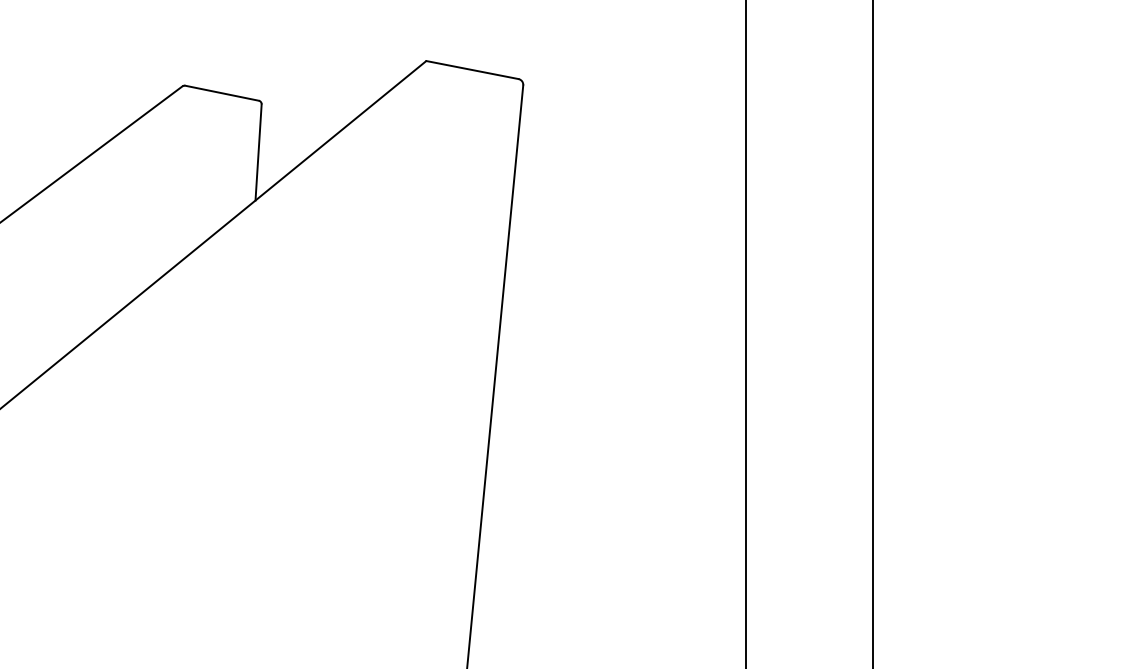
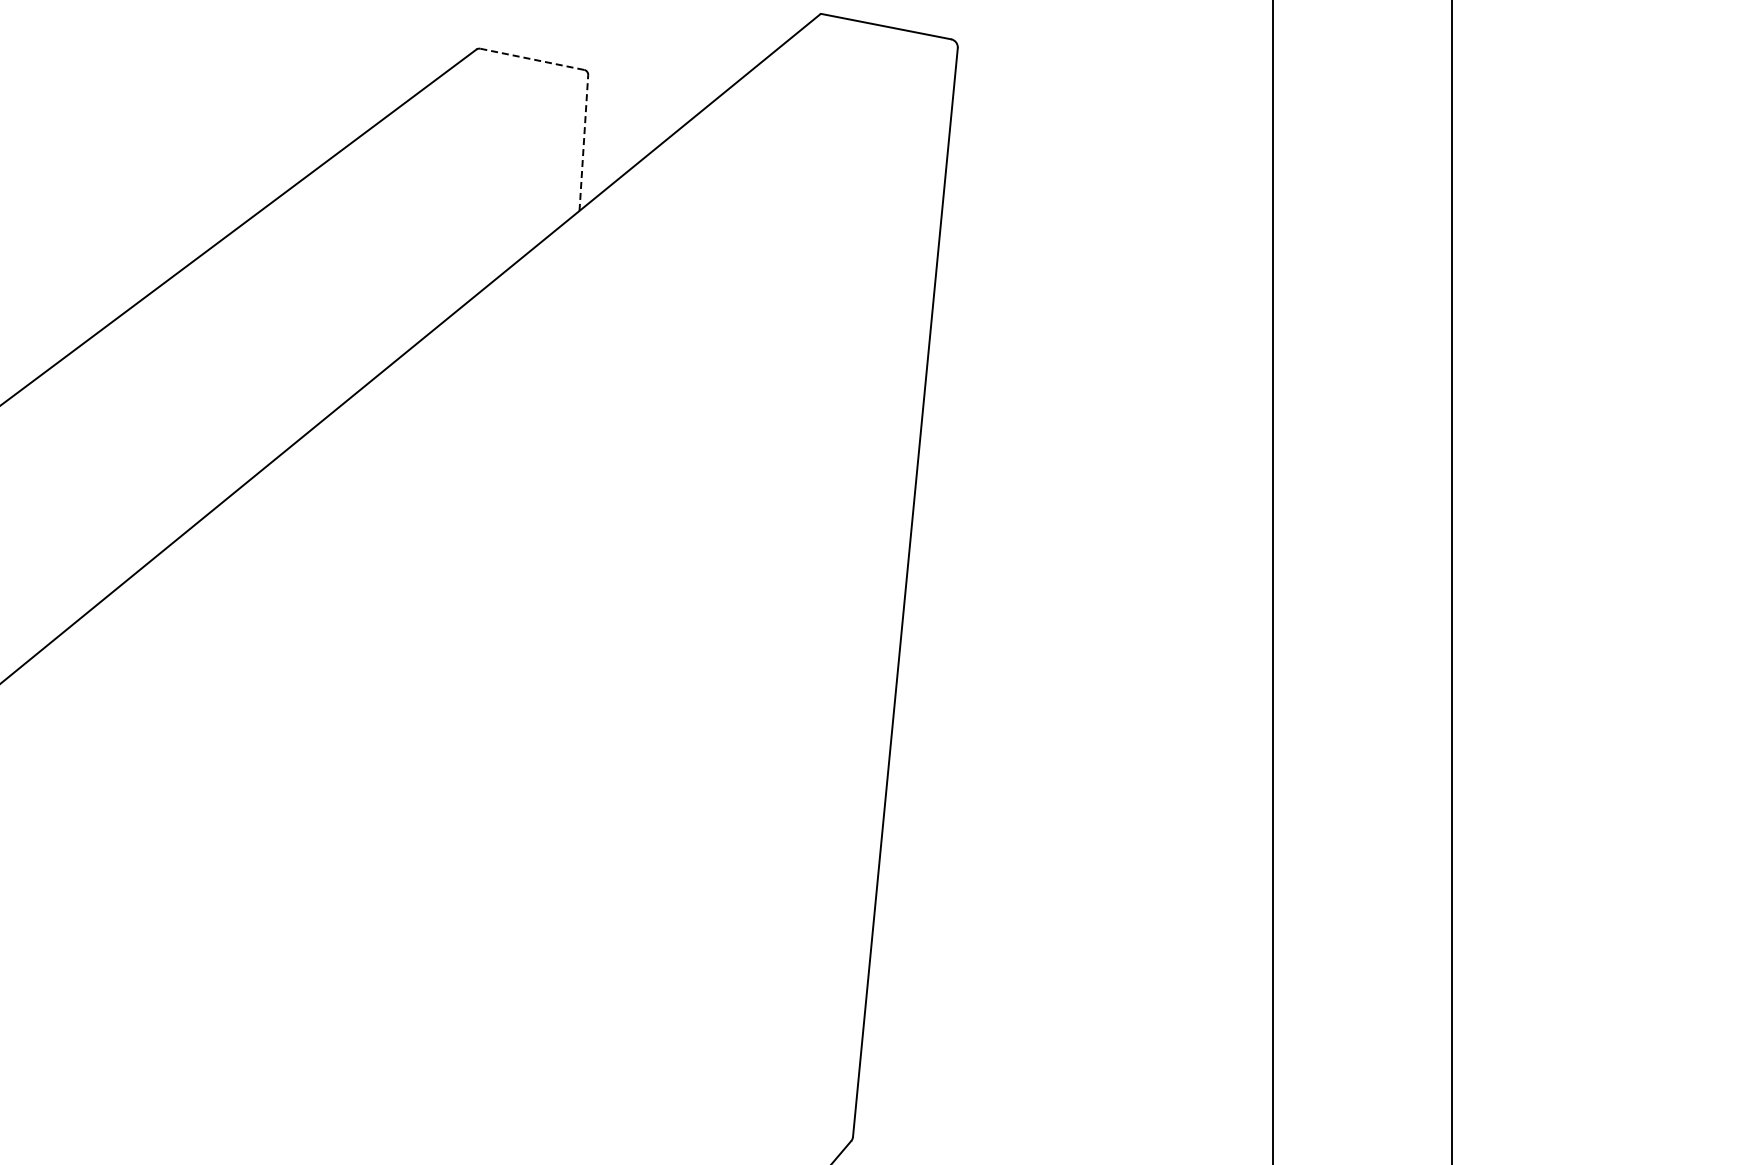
line: (222, 93) -> (532, 59), solid -> dashed
line: (258, 152) -> (583, 142), solid -> dashed

